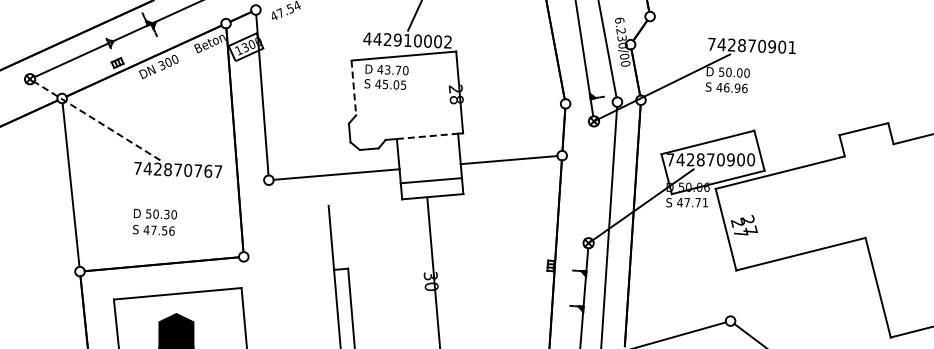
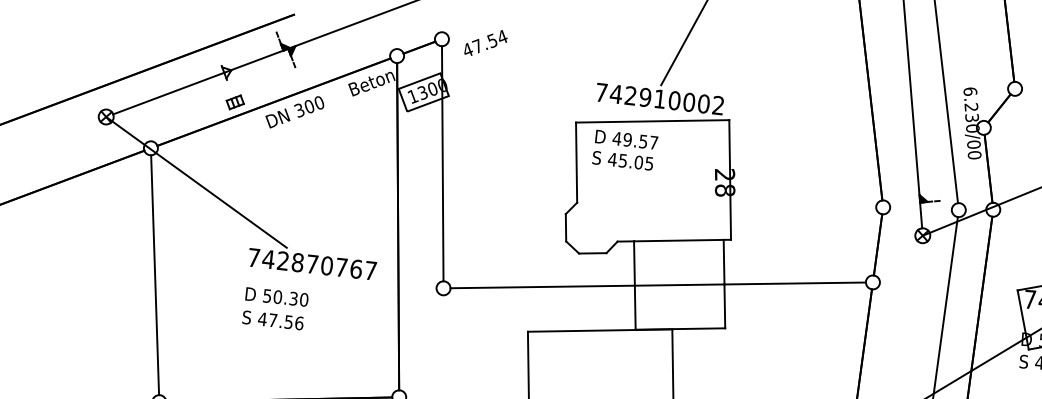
text: (367, 38) -> (601, 92), 442910002 -> 742910002
text: (396, 70) -> (640, 141), 43.70 -> 49.57
line: (353, 88) -> (576, 163), dashed -> solid
line: (95, 119) -> (197, 182), dashed -> solid
line: (427, 136) -> (678, 240), dashed -> solid
line: (430, 180) -> (678, 284), moved
line: (377, 201) -> (599, 330), added
text: (154, 221) -> (274, 307), moved

